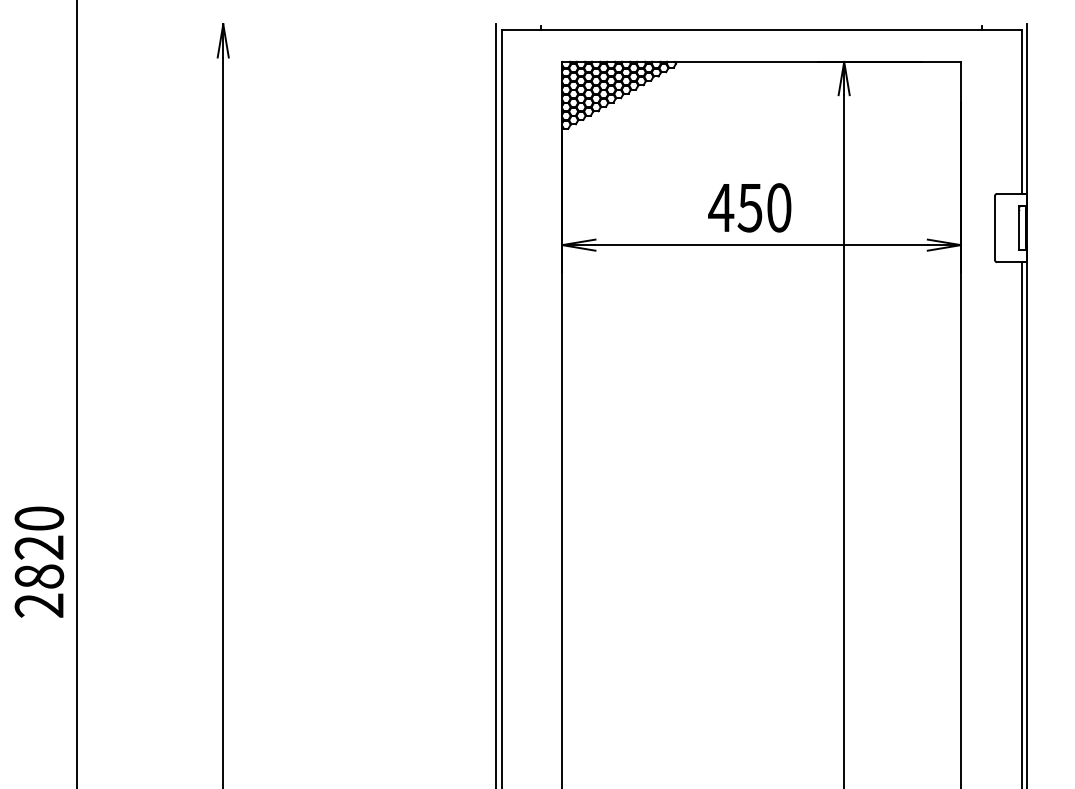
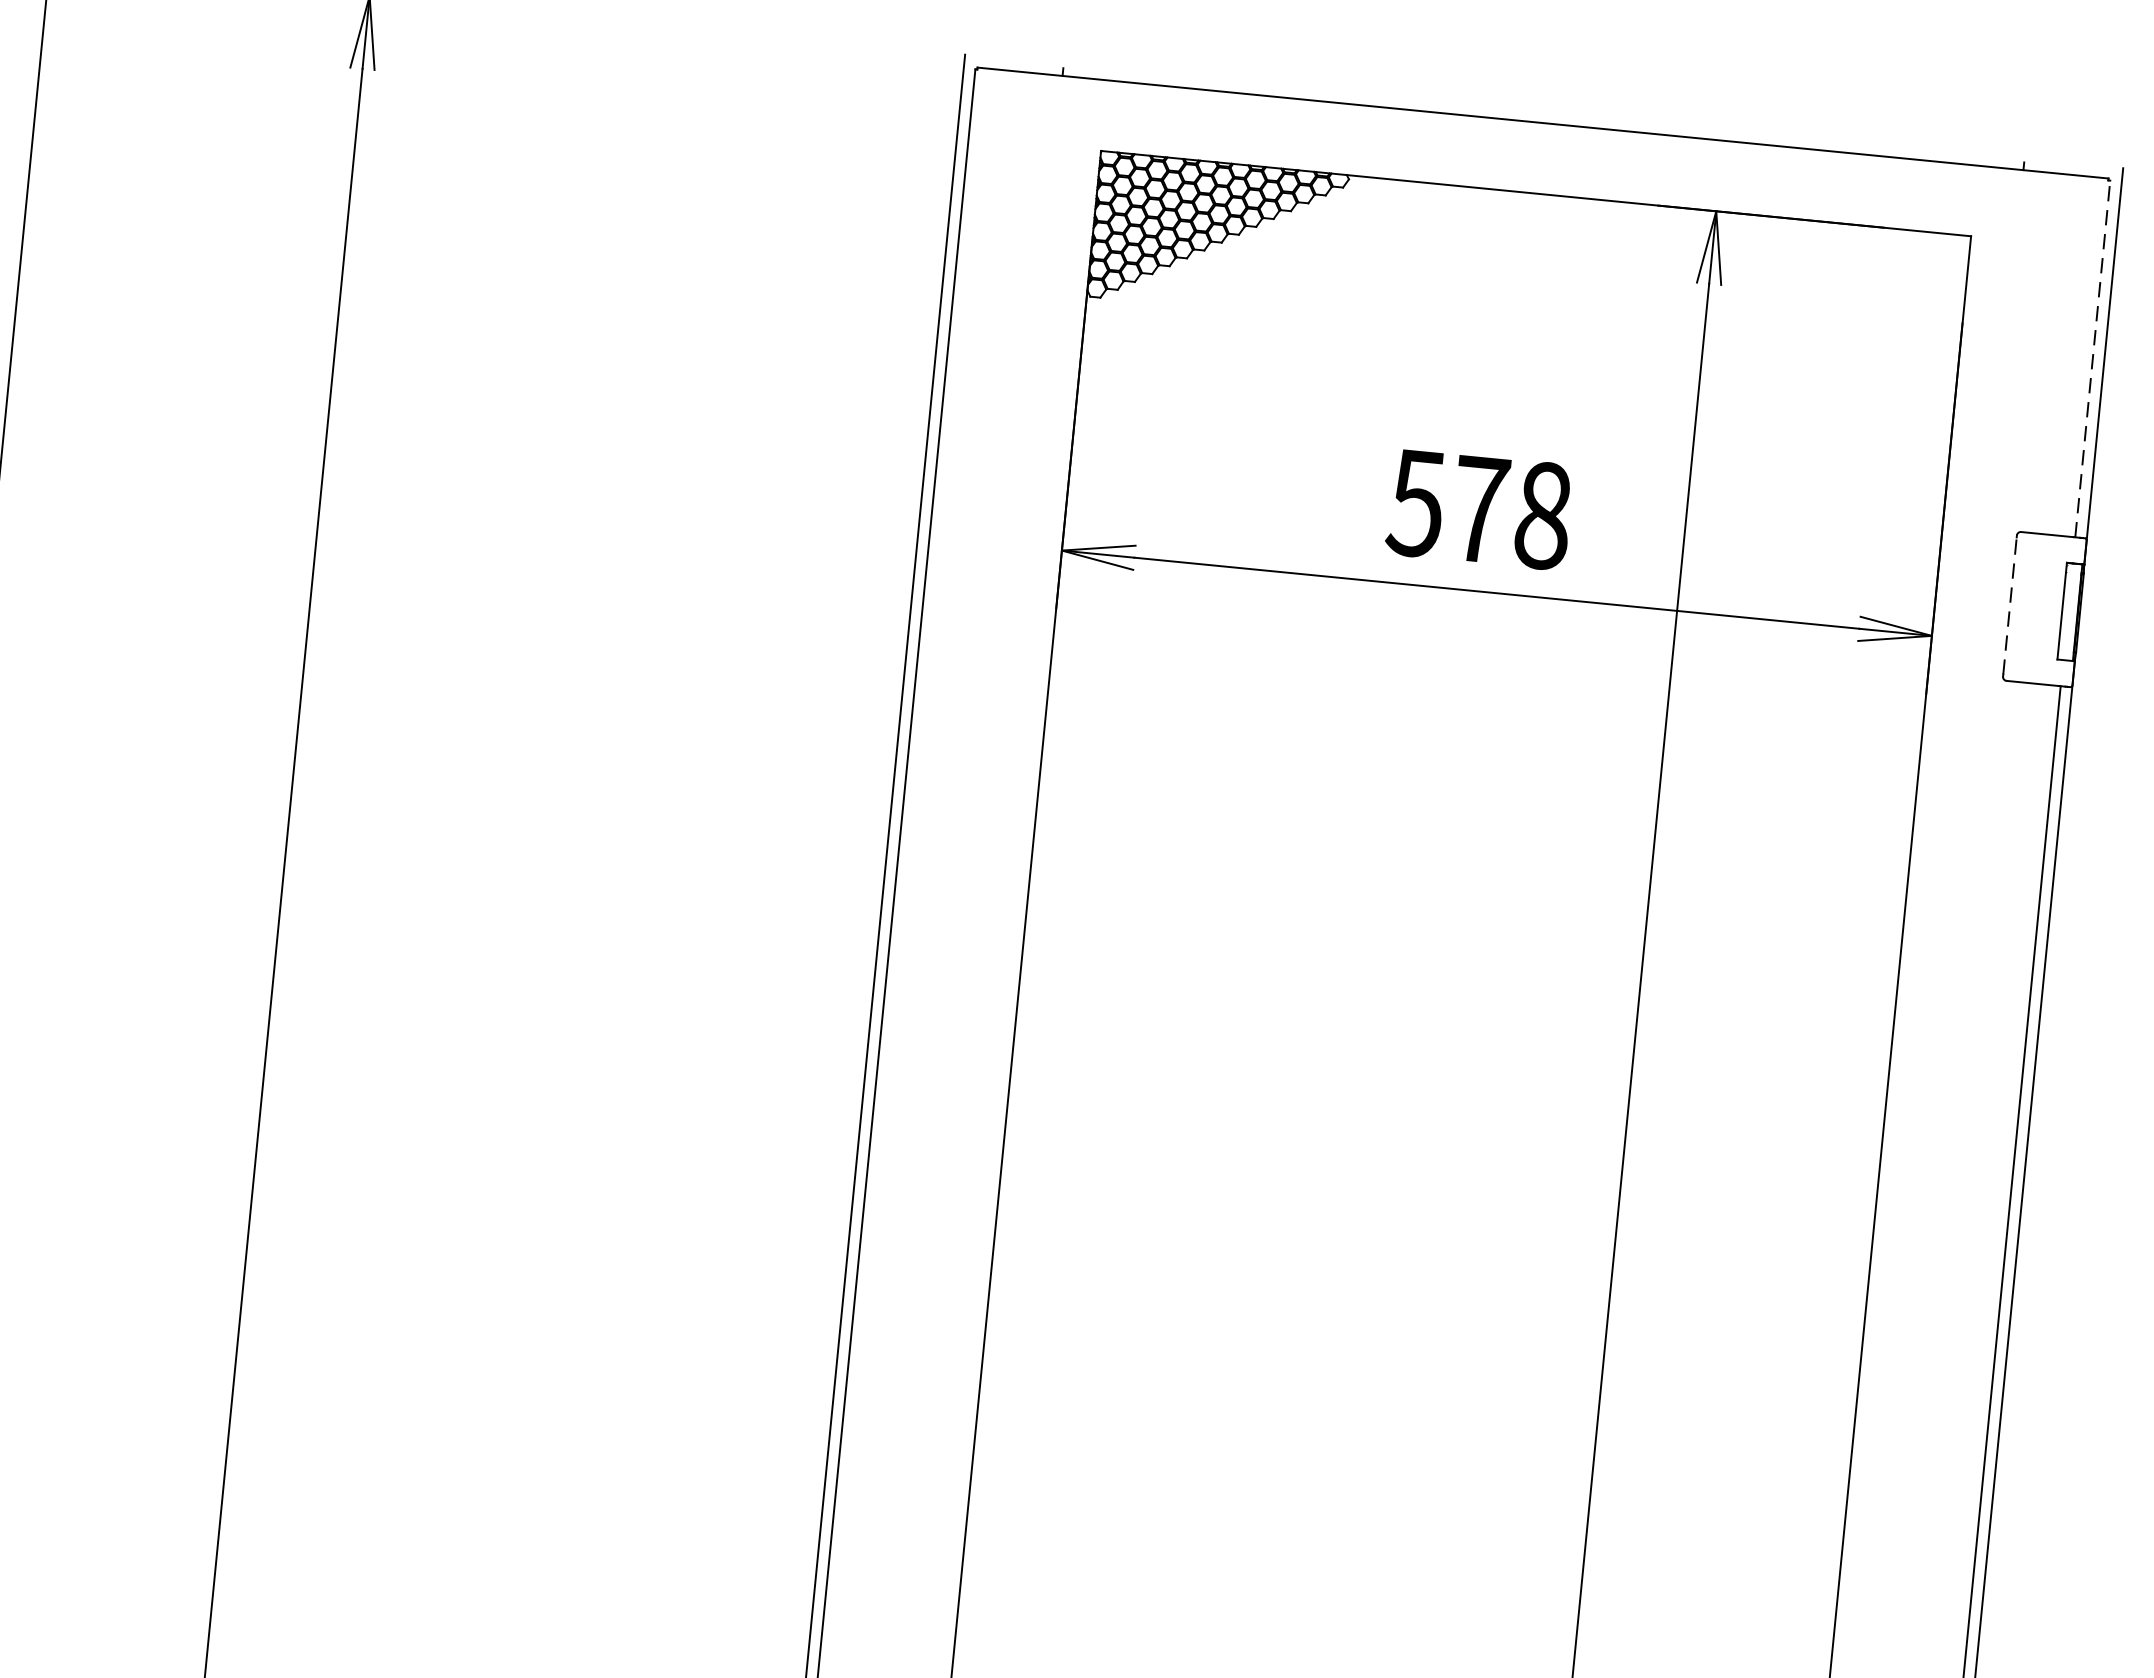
line: (1021, 112) -> (2092, 359), solid -> dashed
text: (749, 207) -> (1478, 508), 450 -> 578
line: (995, 227) -> (2010, 604), solid -> dashed

